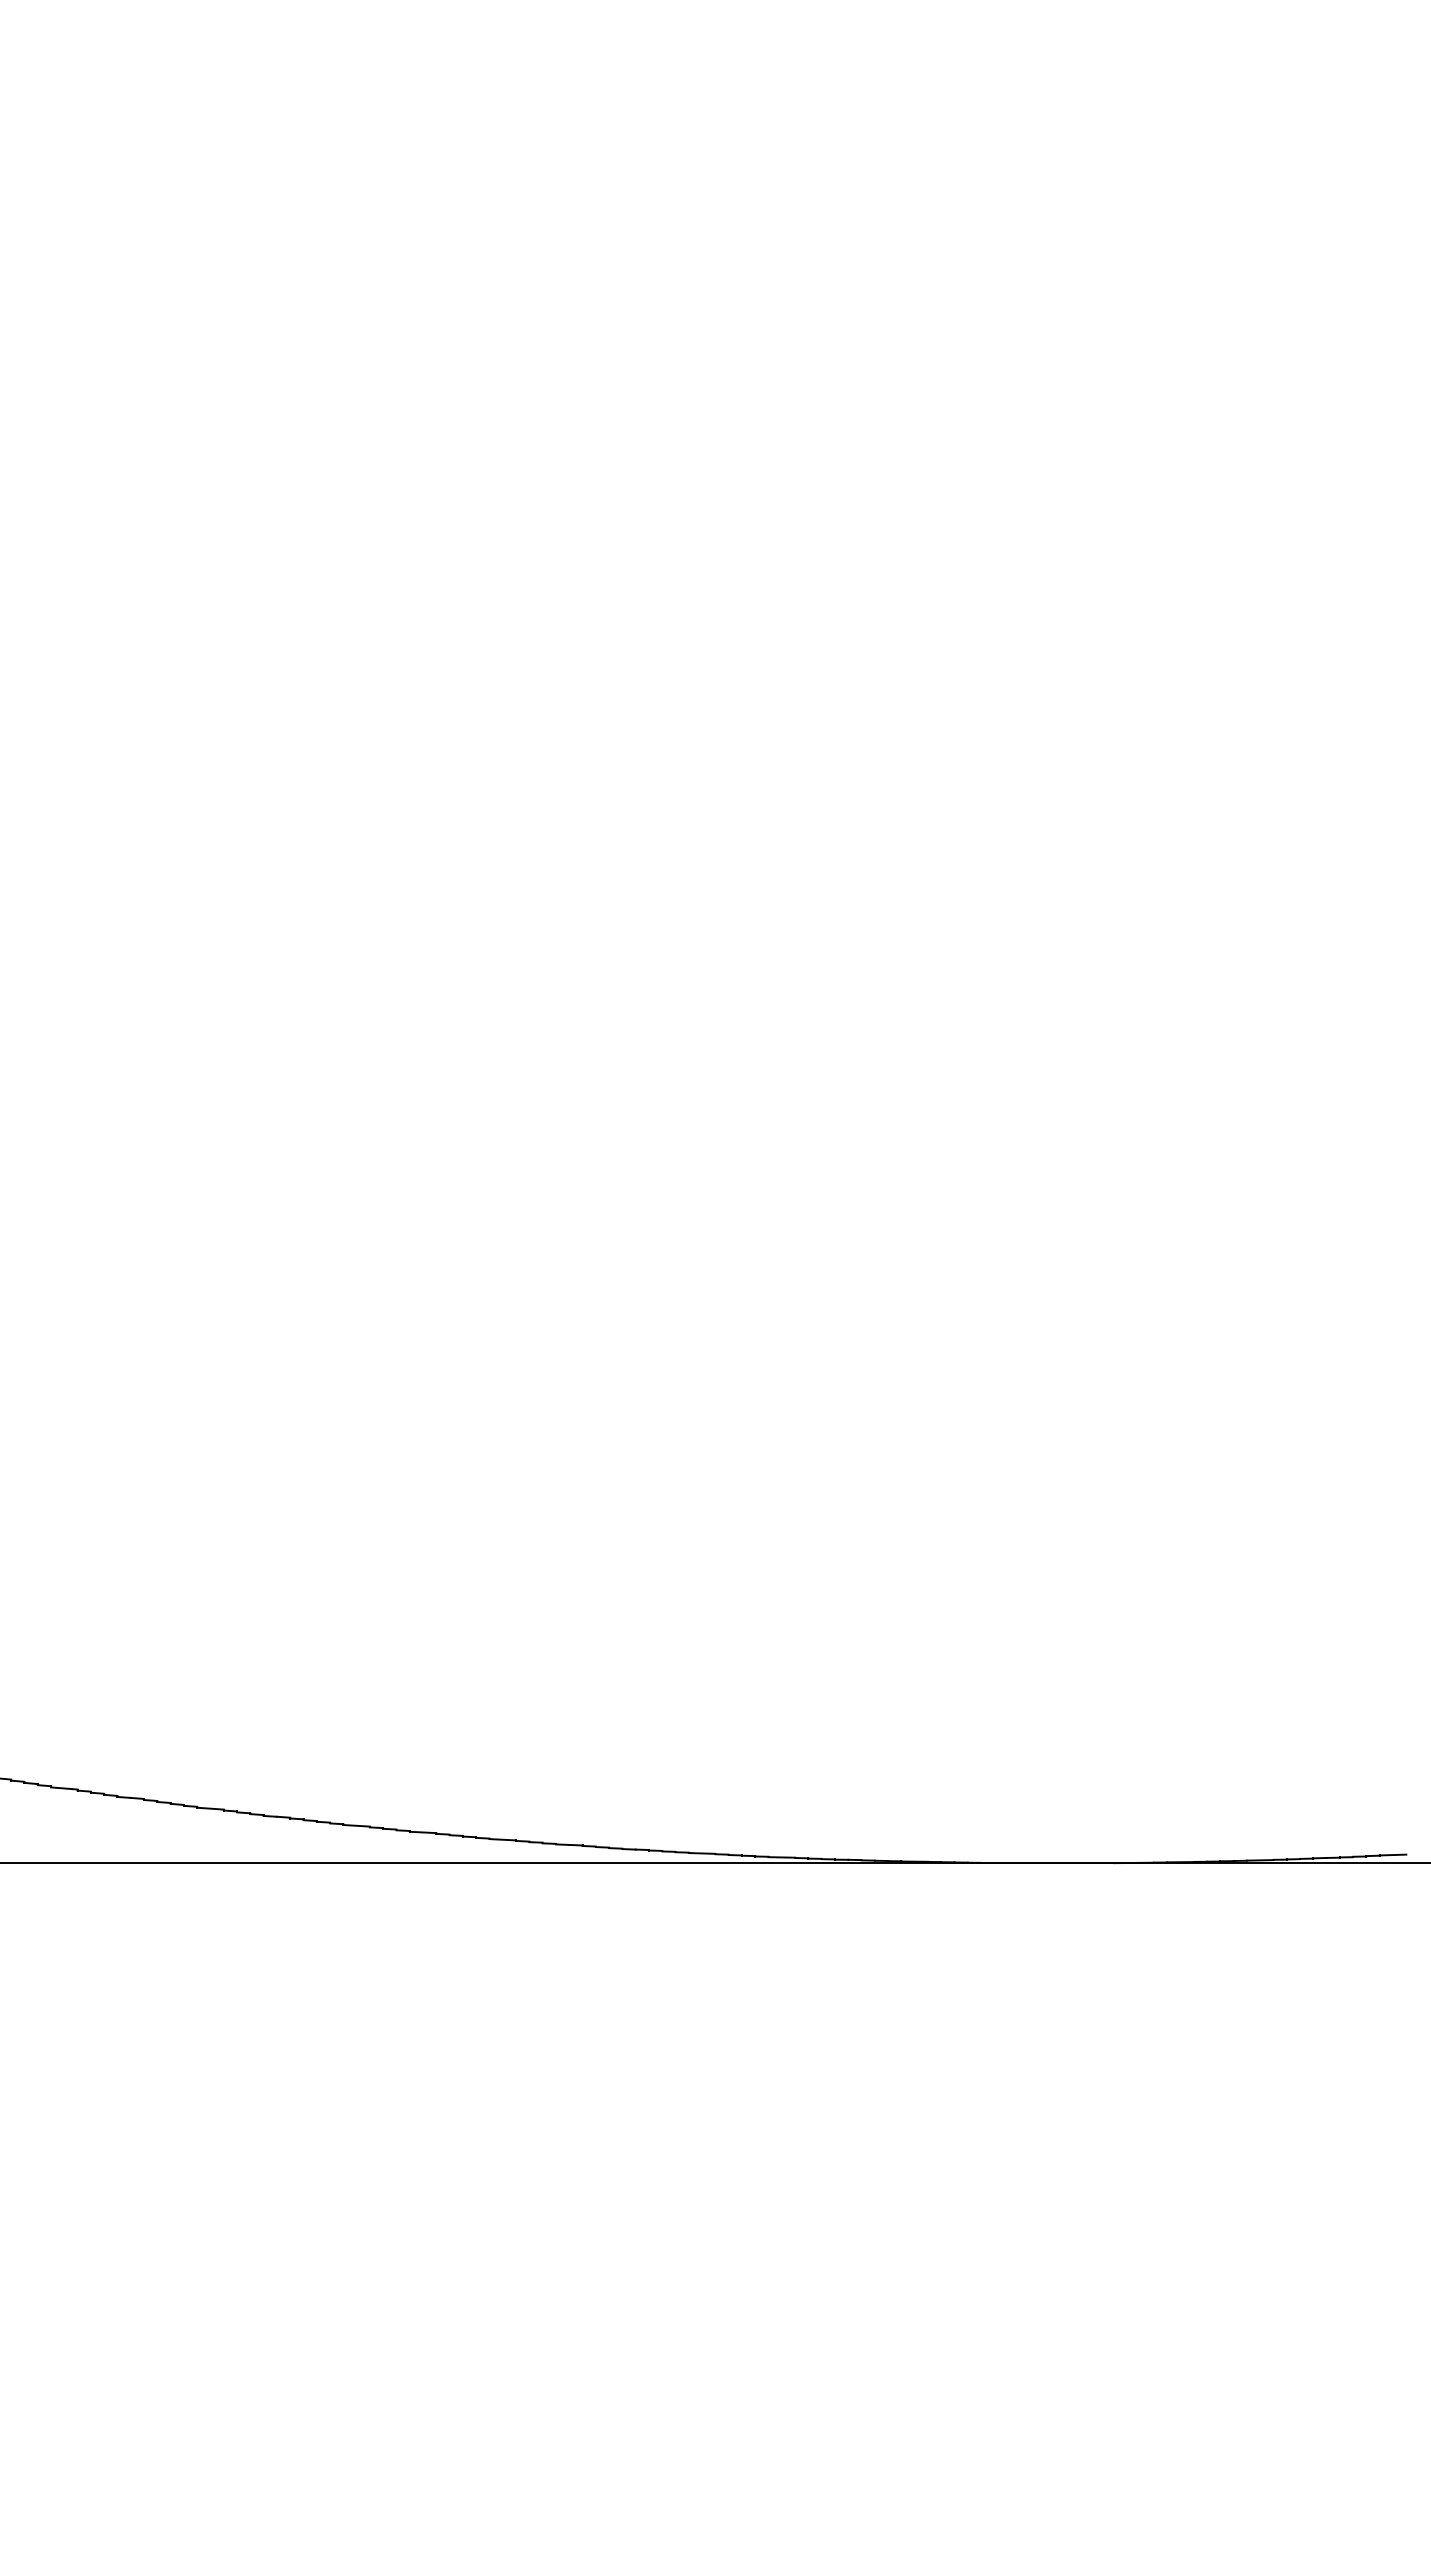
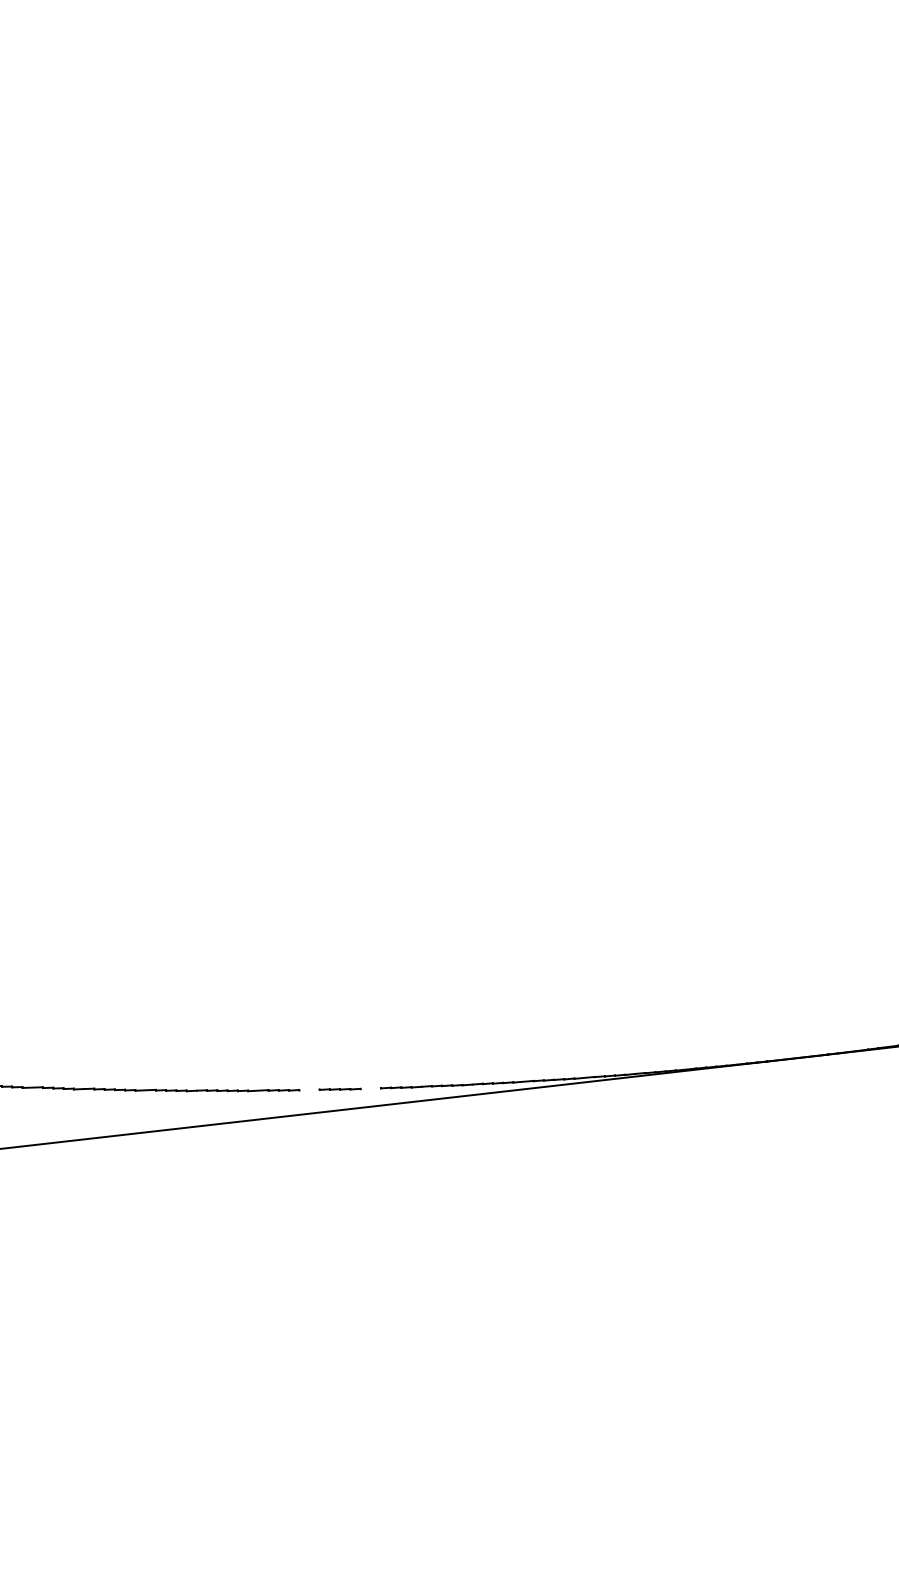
line: (422, 1832) -> (309, 1090), removed
line: (502, 1839) -> (370, 1088), removed

